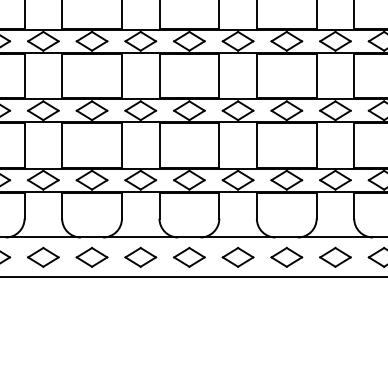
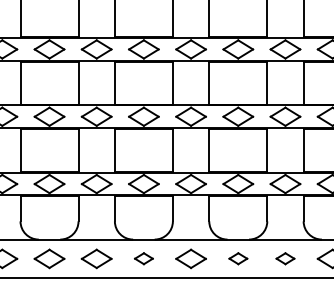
part: (189, 256) -> (143, 258), size x0.6
part: (286, 256) -> (238, 258), size x0.6
part: (335, 256) -> (285, 258), size x0.6

